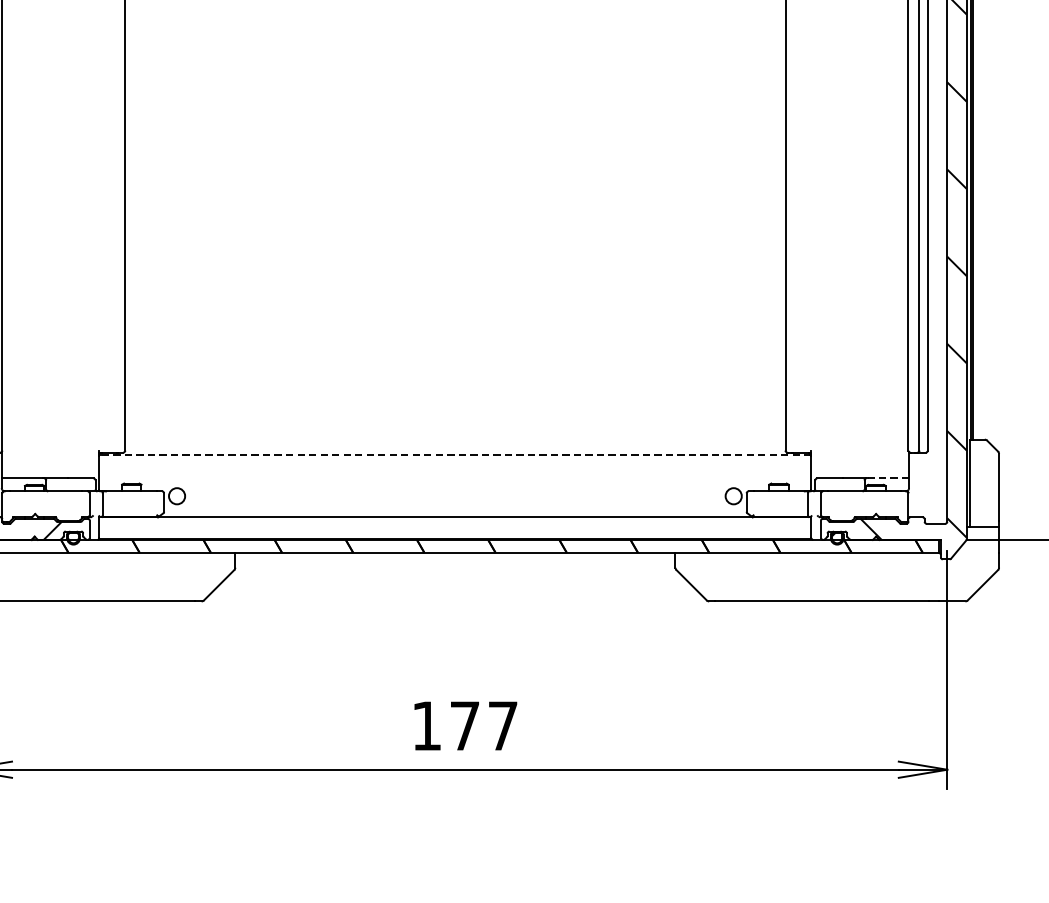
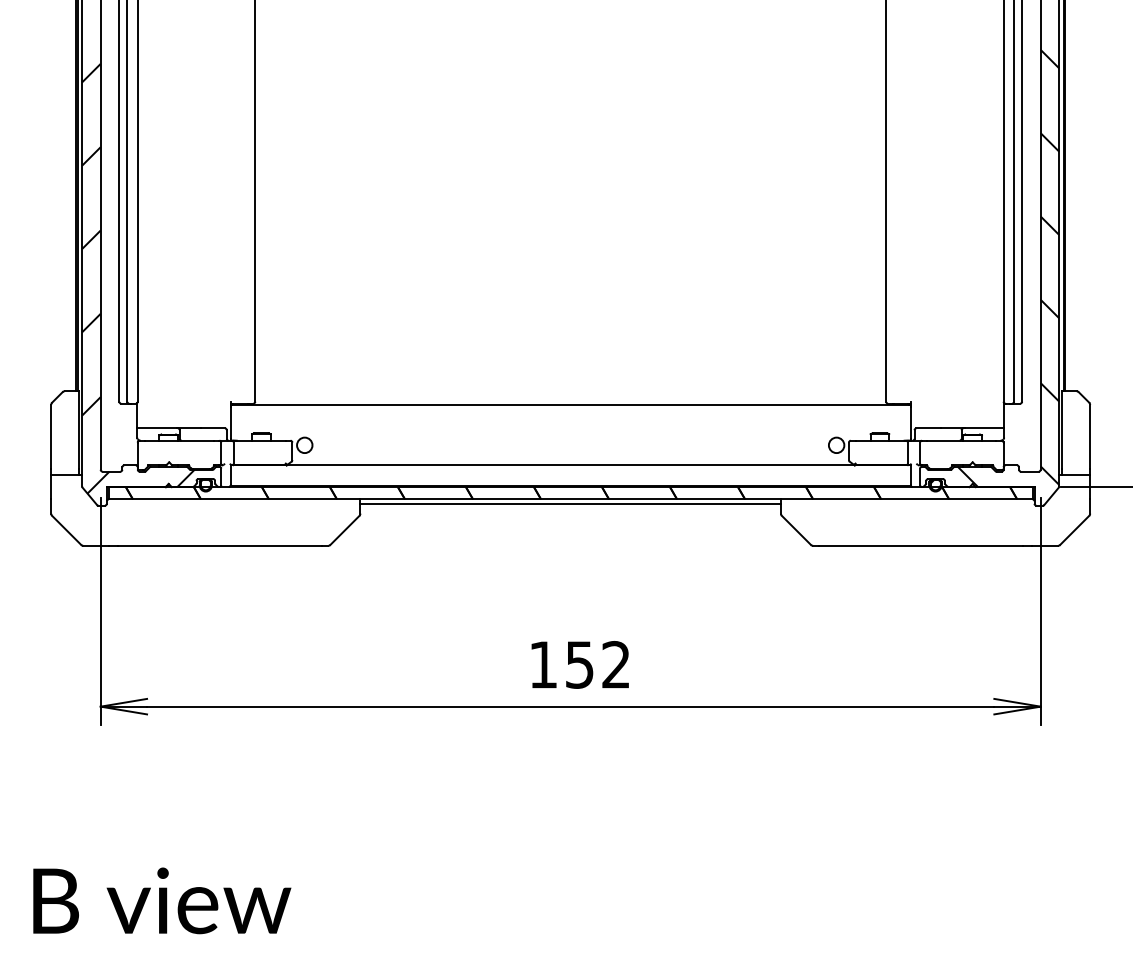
line: (455, 454) -> (570, 405), dashed -> solid
line: (888, 478) -> (984, 428), dashed -> solid
line: (455, 558) -> (570, 504), added
text: (483, 725) -> (597, 664), 177 -> 152

